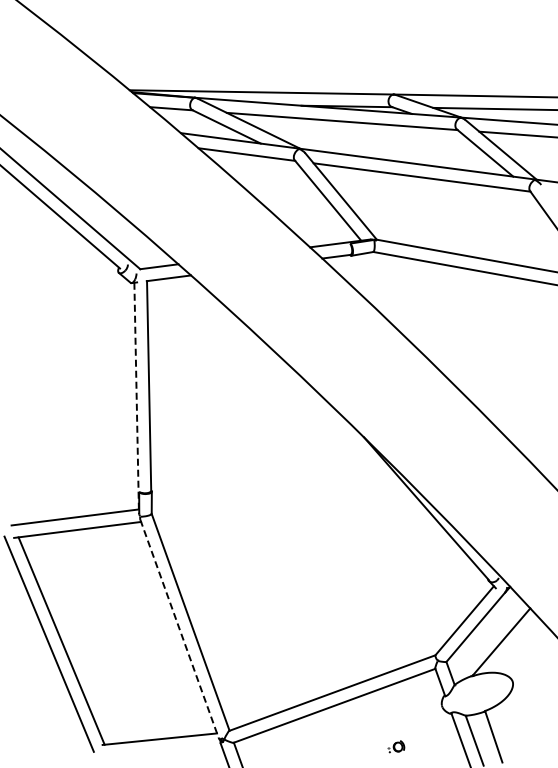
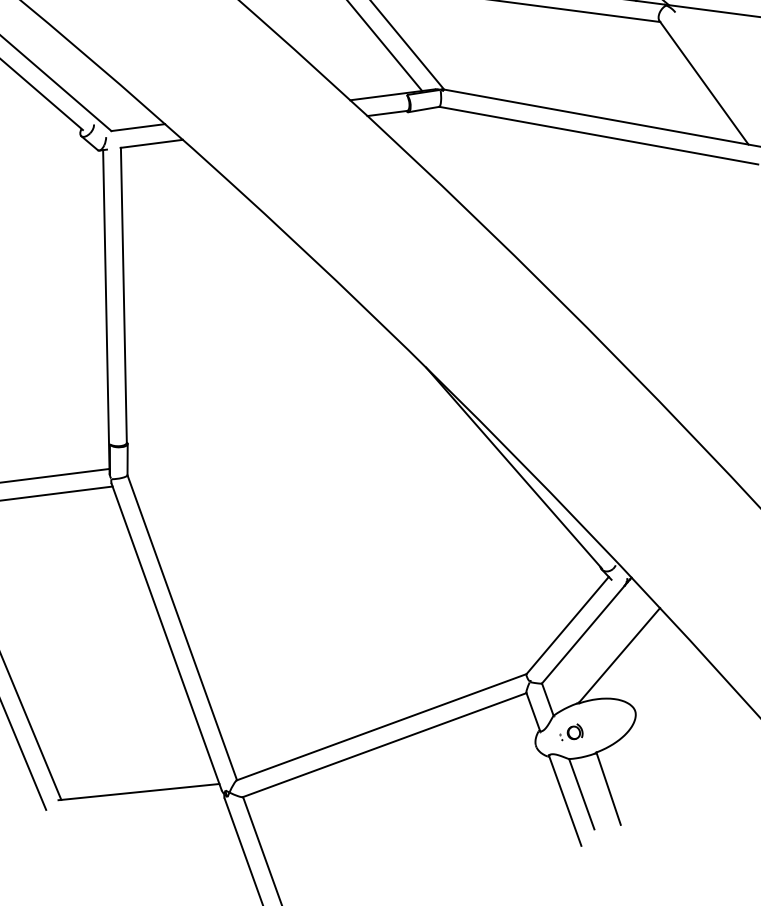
line: (136, 397) -> (106, 311), dashed -> solid
line: (179, 628) -> (166, 636), dashed -> solid
part: (396, 746) -> (571, 732), moved

